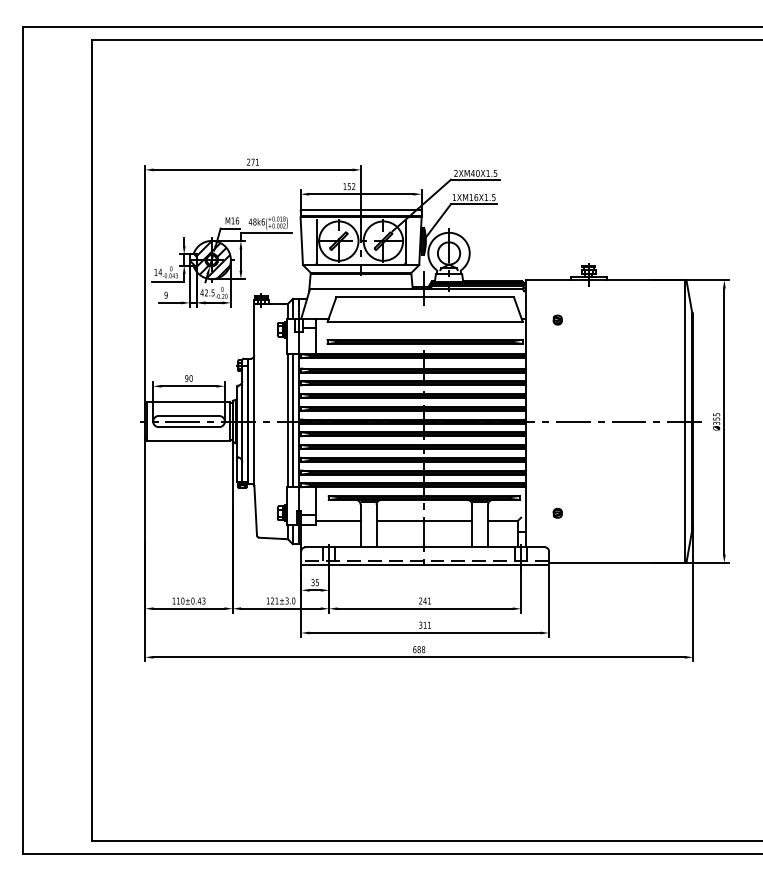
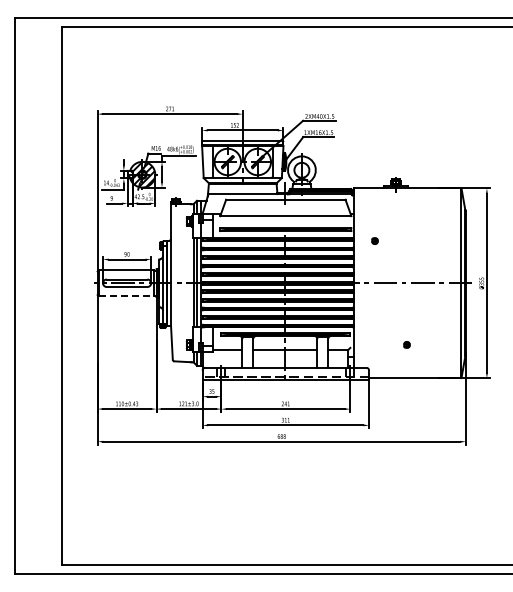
part: (557, 319) -> (374, 240), moved
line: (188, 441) -> (126, 296), solid -> dashed
part: (557, 512) -> (406, 344), moved

